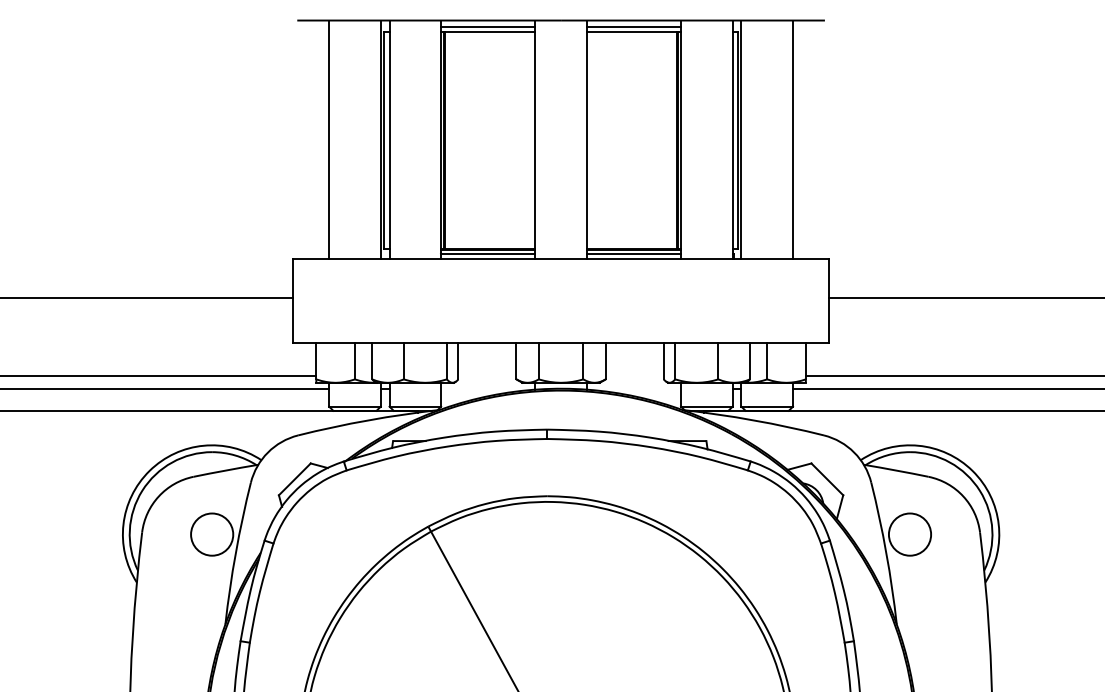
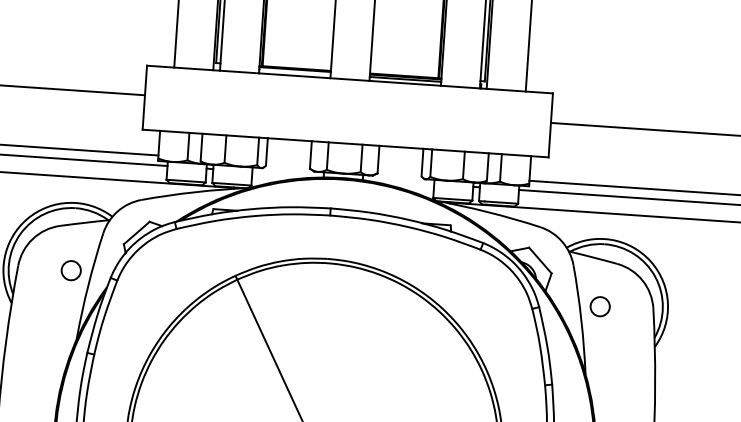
line: (488, 253) -> (295, 71), removed
circle: (212, 534) -> (71, 270), size x0.6
circle: (909, 534) -> (599, 306), size x0.6

